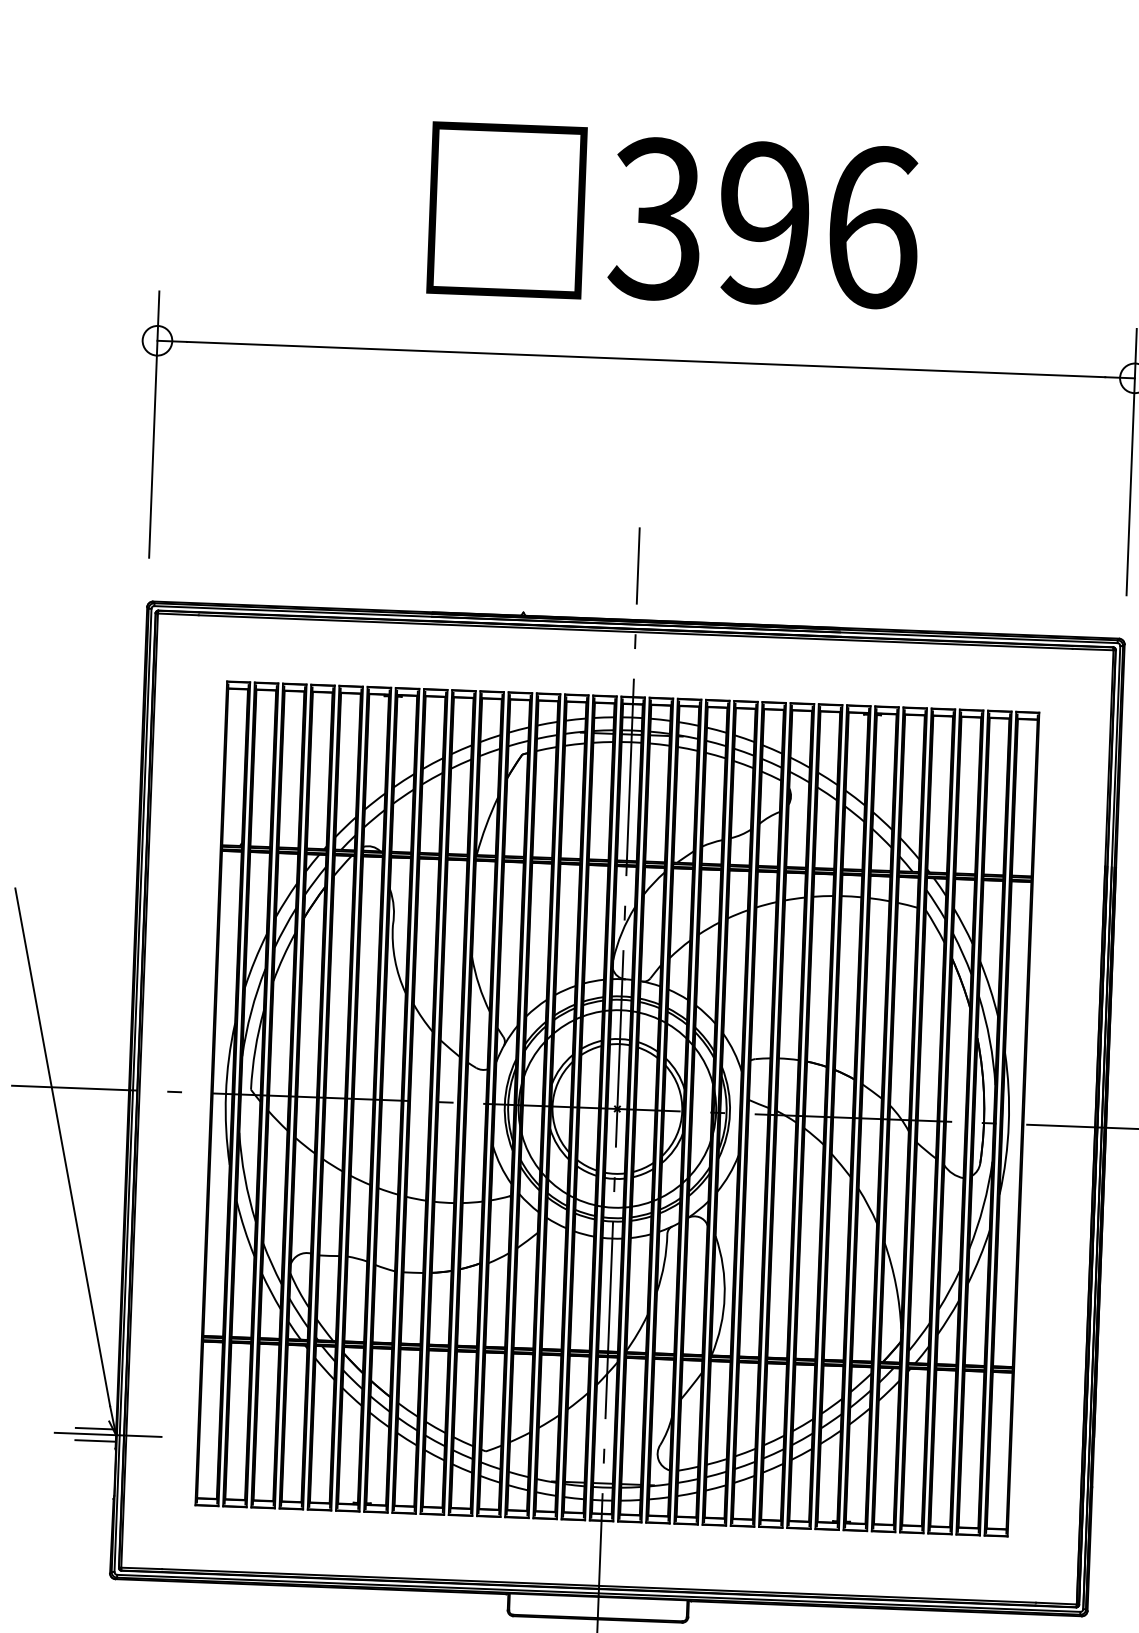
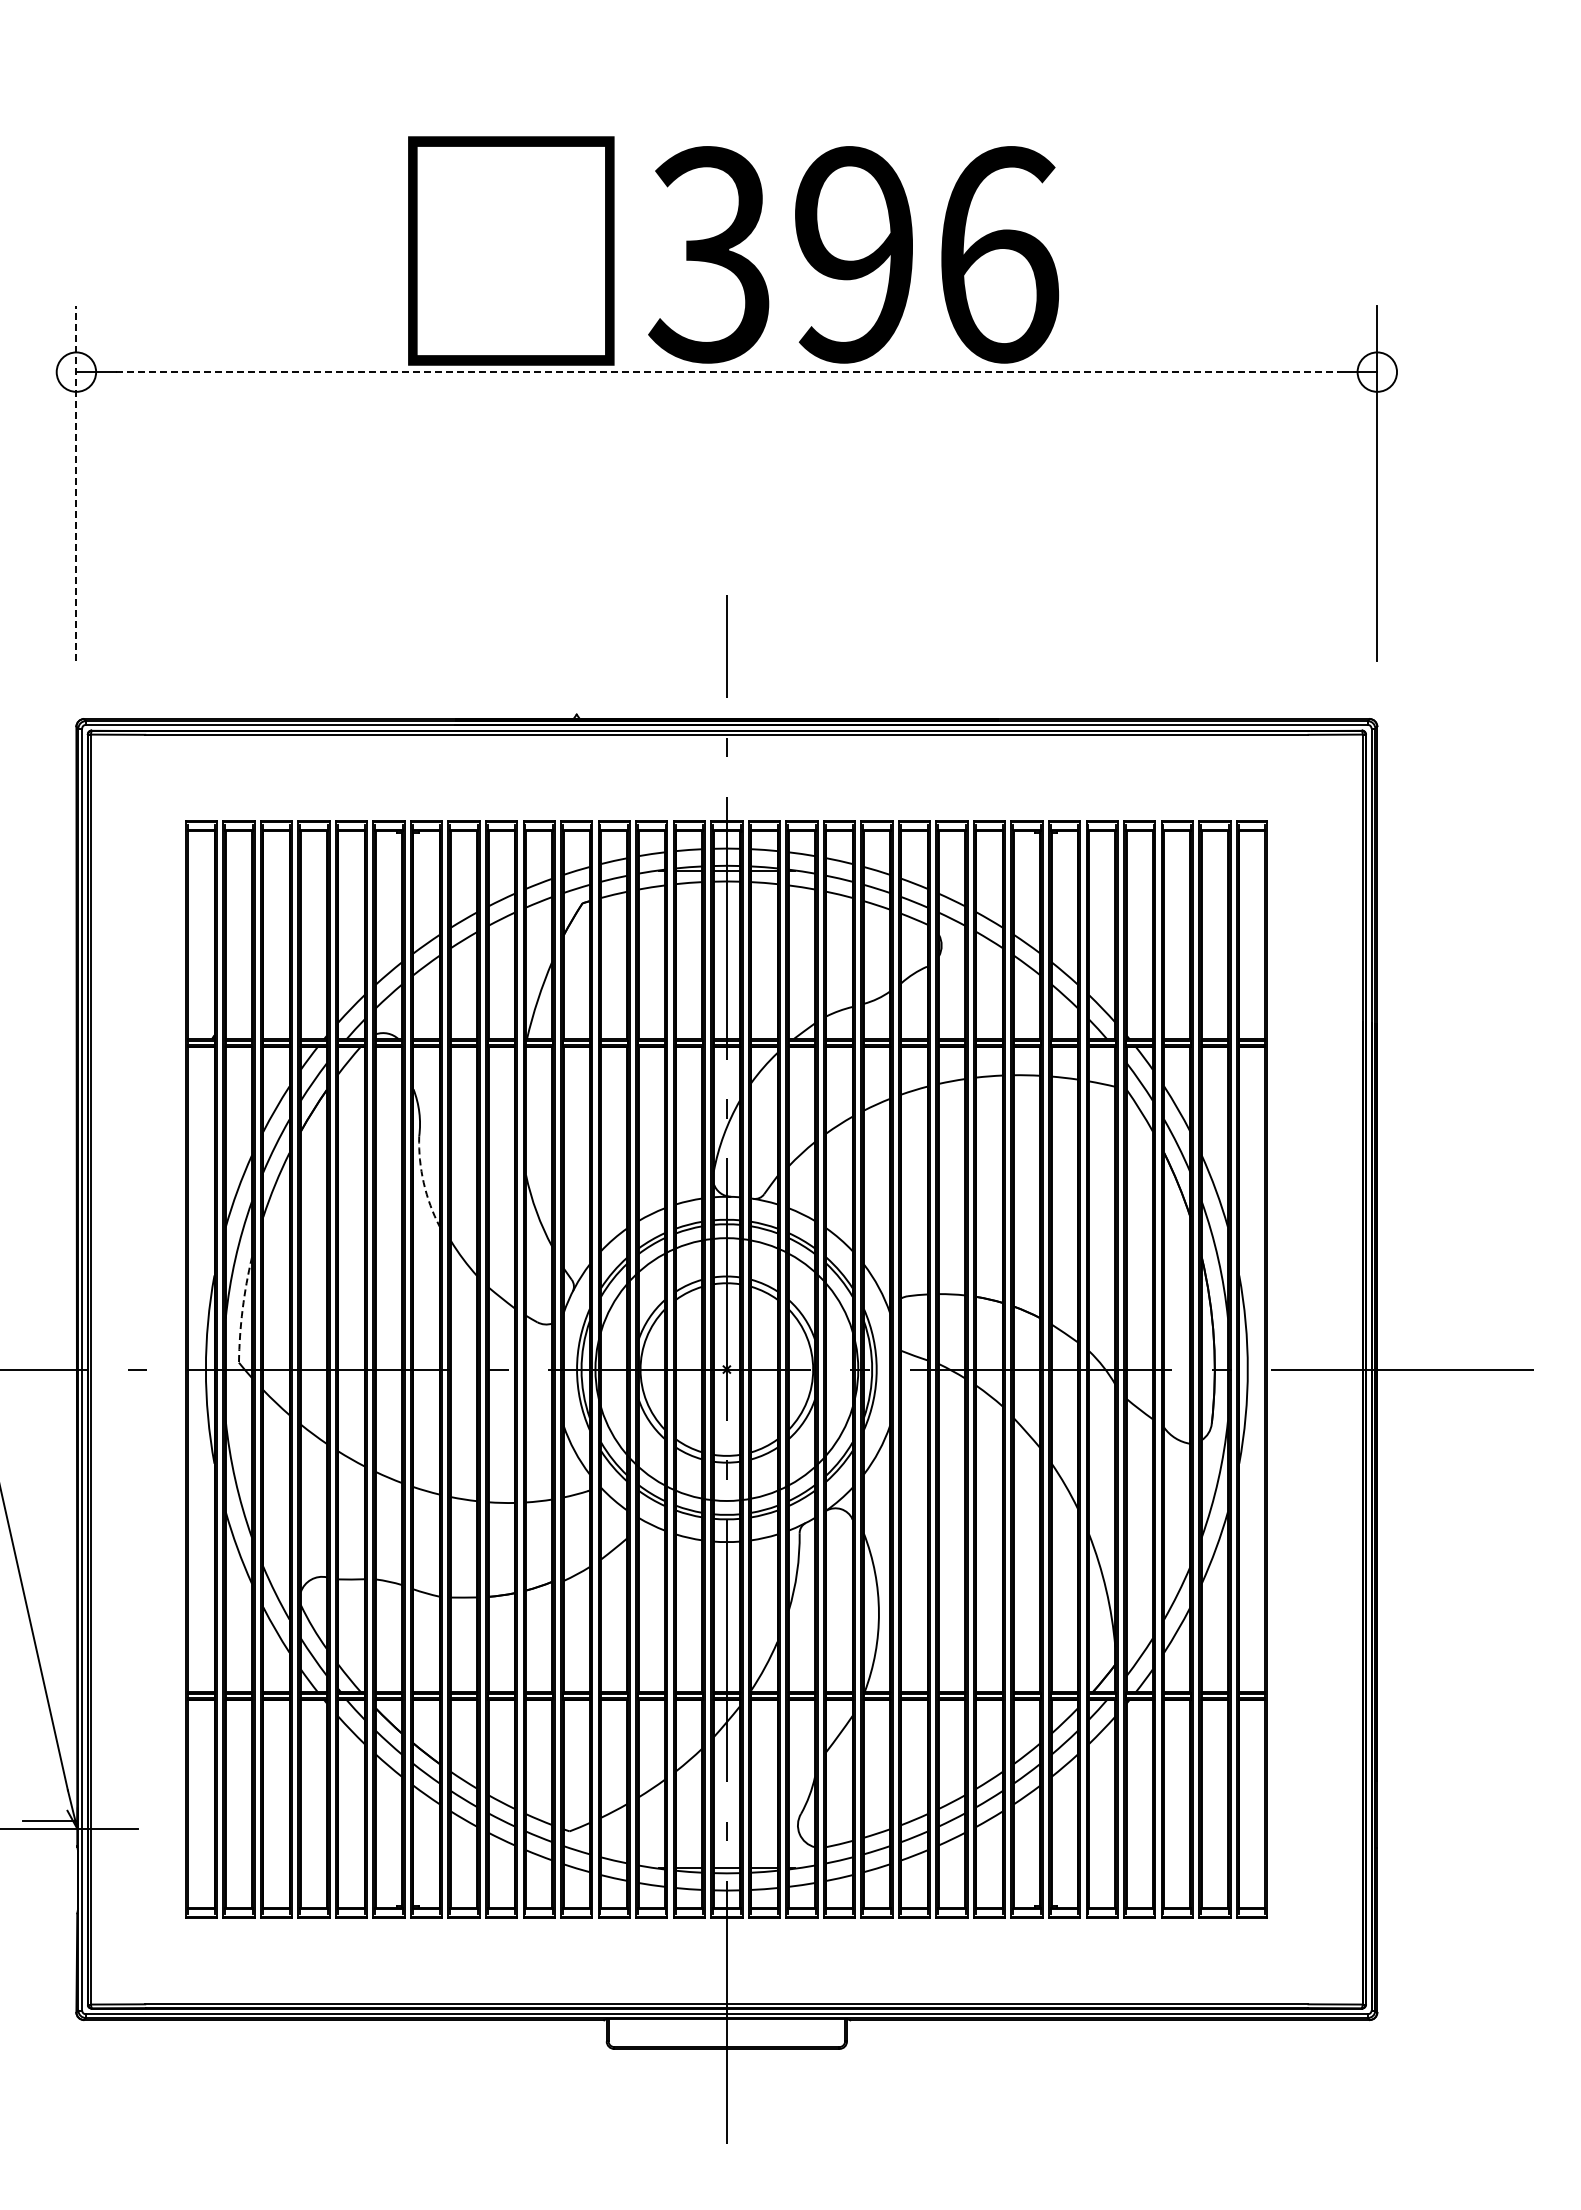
text: (673, 216) -> (733, 250), moved
line: (646, 359) -> (727, 372), solid -> dashed
line: (154, 424) -> (76, 483), solid -> dashed
arc: (394, 959) -> (423, 1182), solid -> dashed
arc: (255, 1049) -> (242, 1309), solid -> dashed
line: (94, 1441) -> (49, 1837), removed

